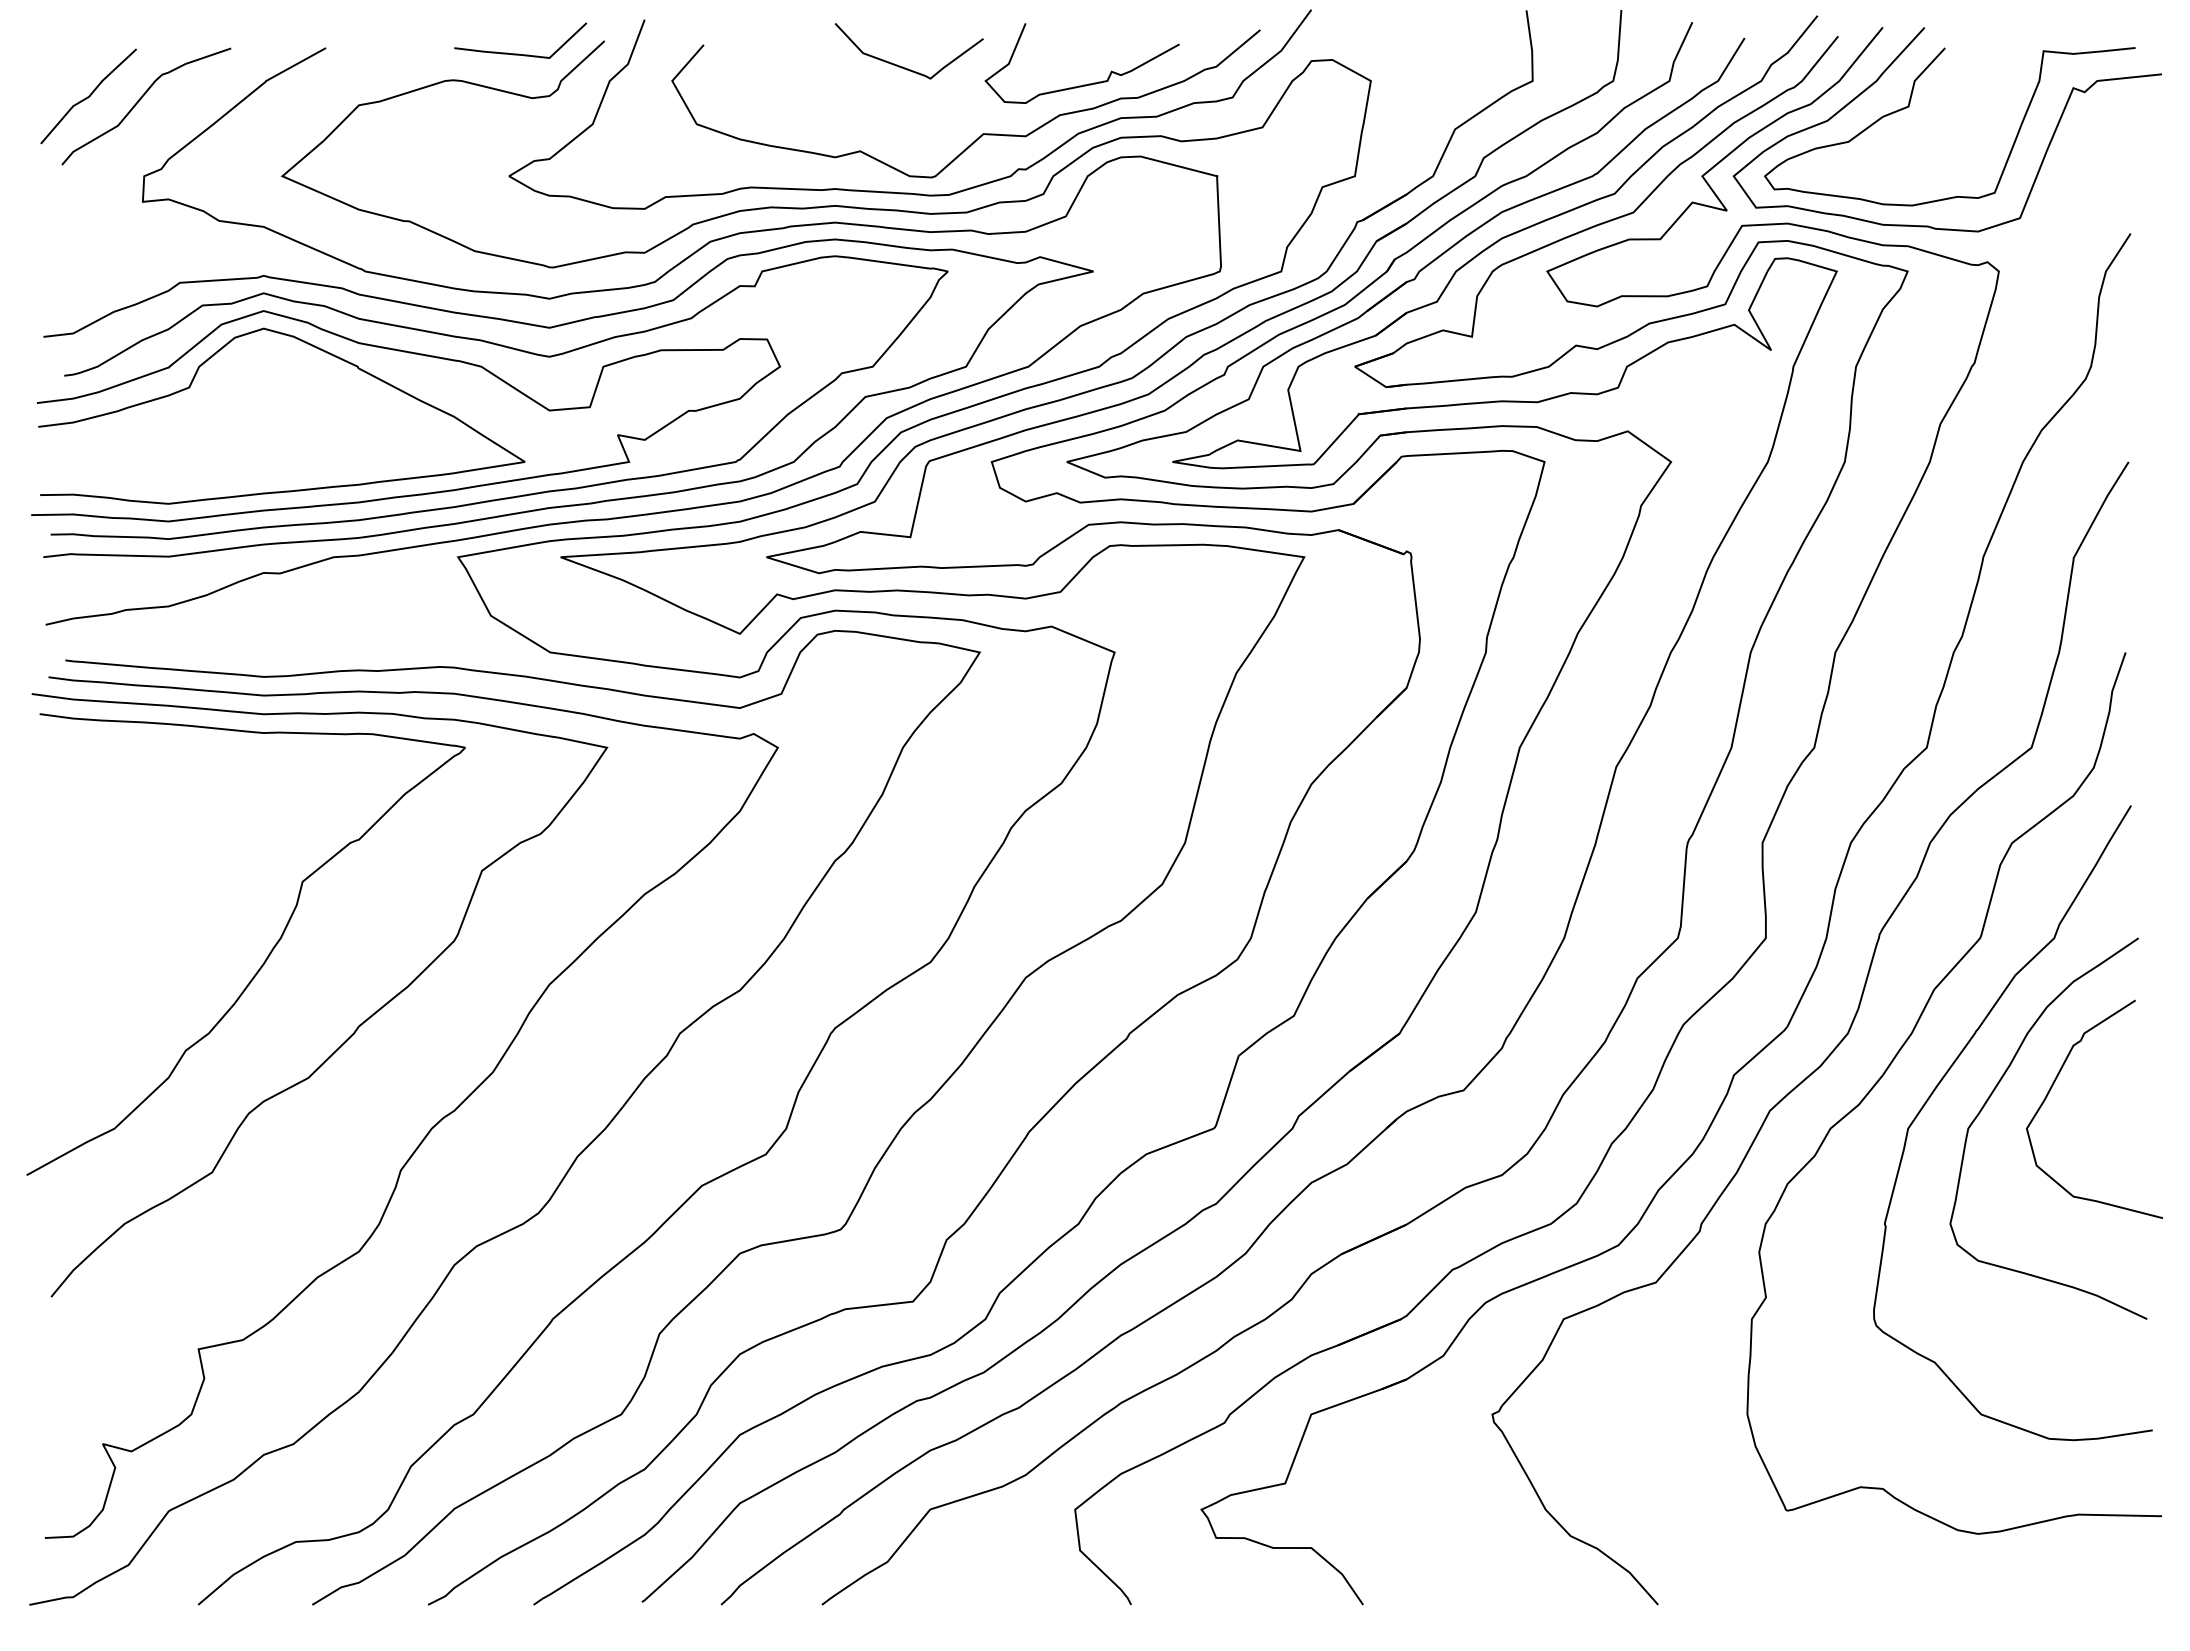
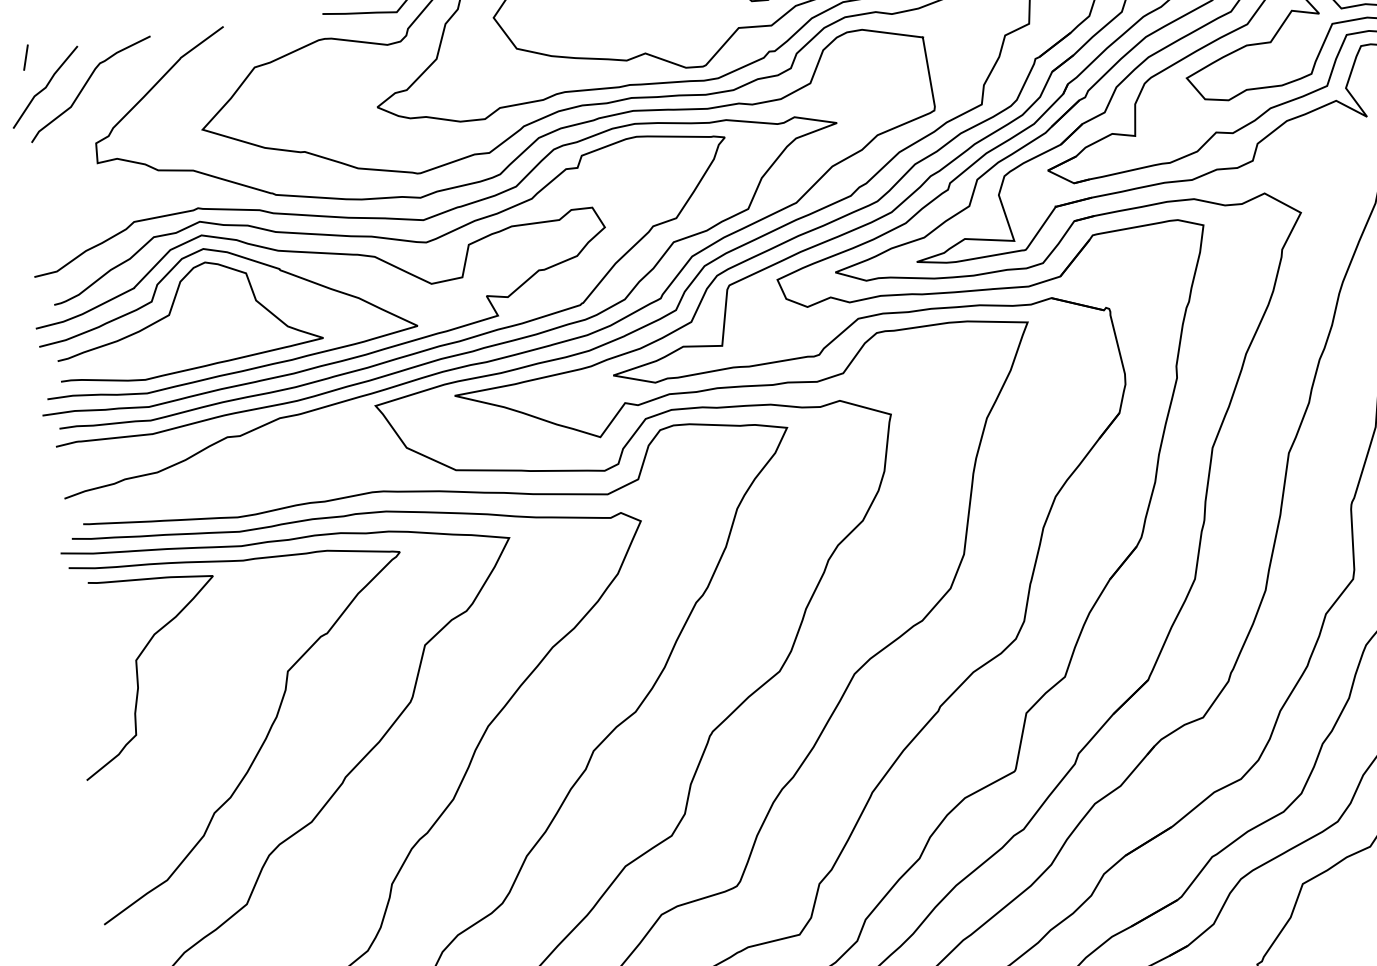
line: (68, 54) -> (25, 57), added
curve: (210, 407) -> (170, 315), added
curve: (110, 861) -> (137, 674), added

